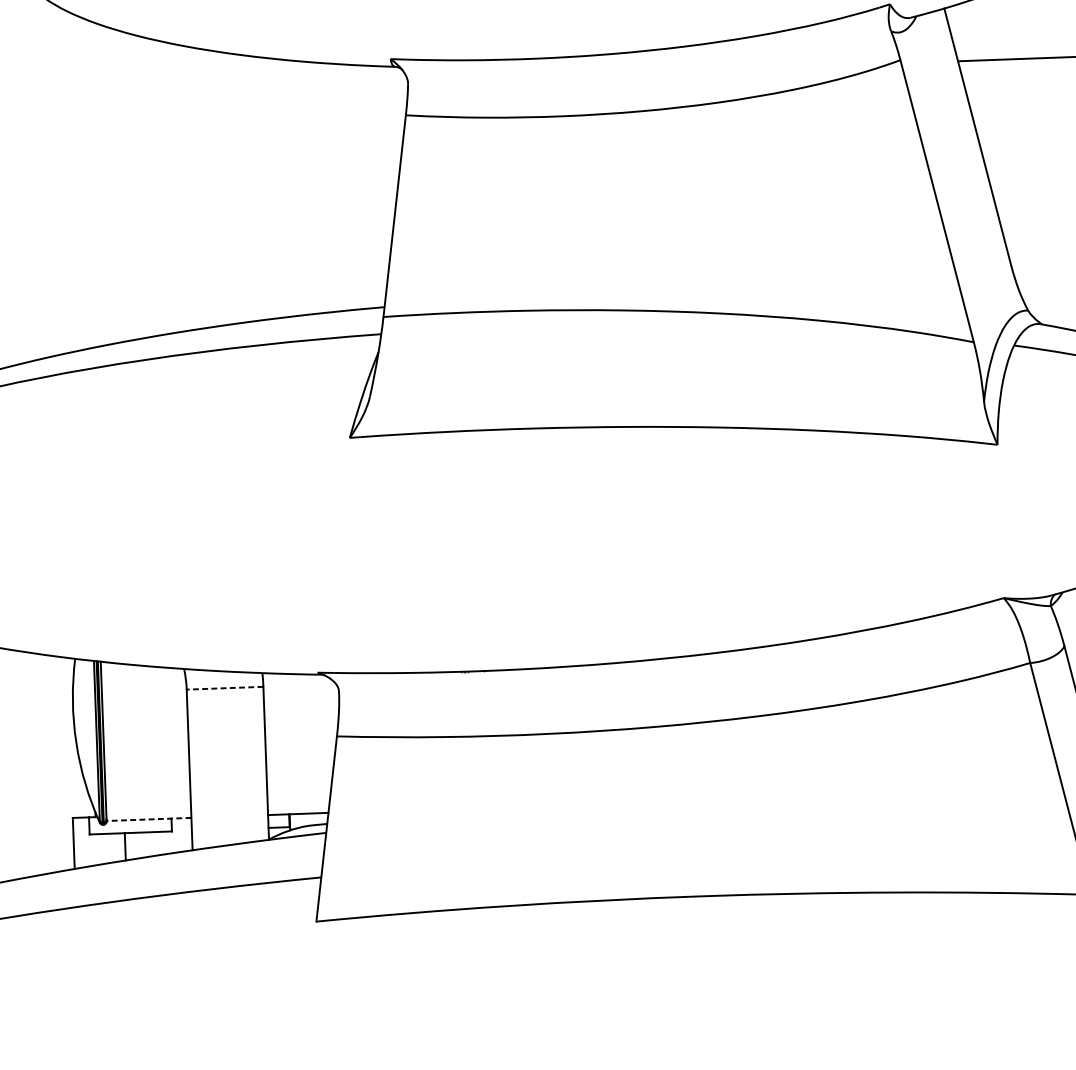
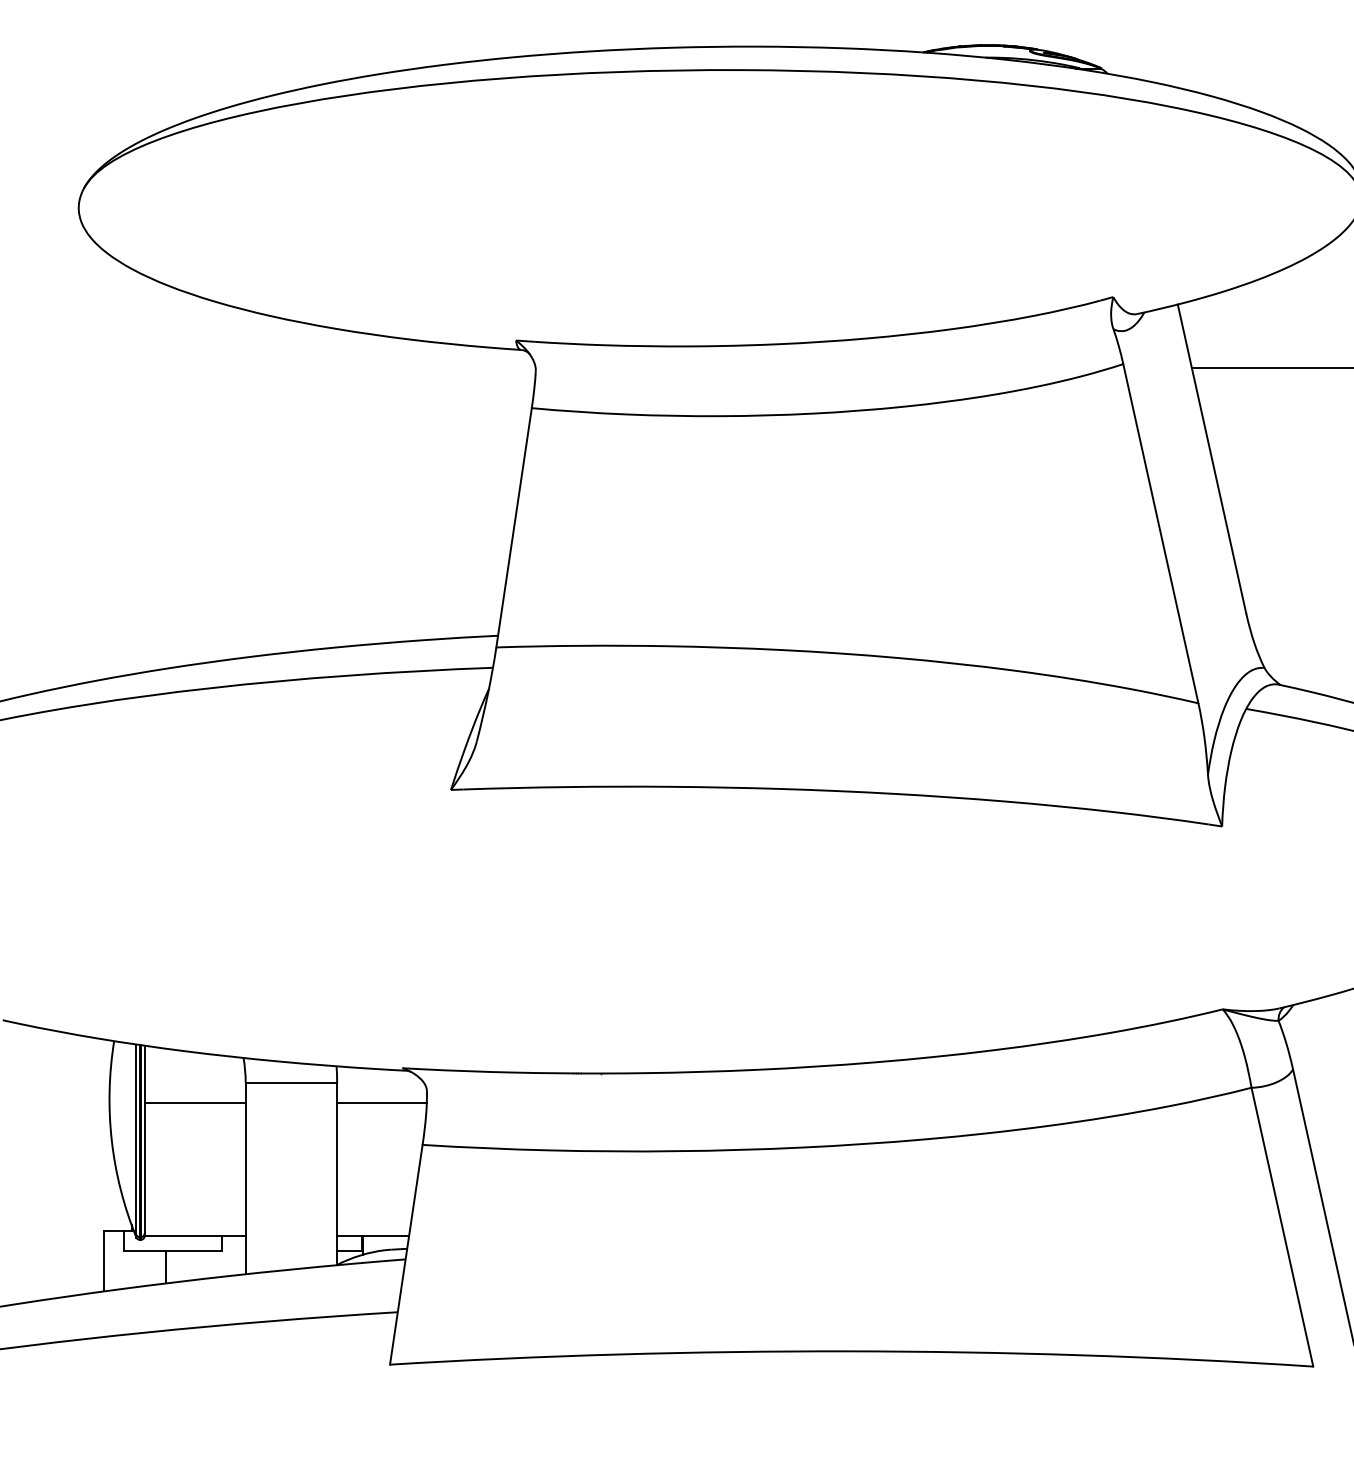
line: (225, 688) -> (291, 1082), dashed -> solid
line: (301, 702) -> (381, 1102), added
line: (144, 707) -> (194, 1102), added
line: (149, 819) -> (195, 1235), dashed -> solid

